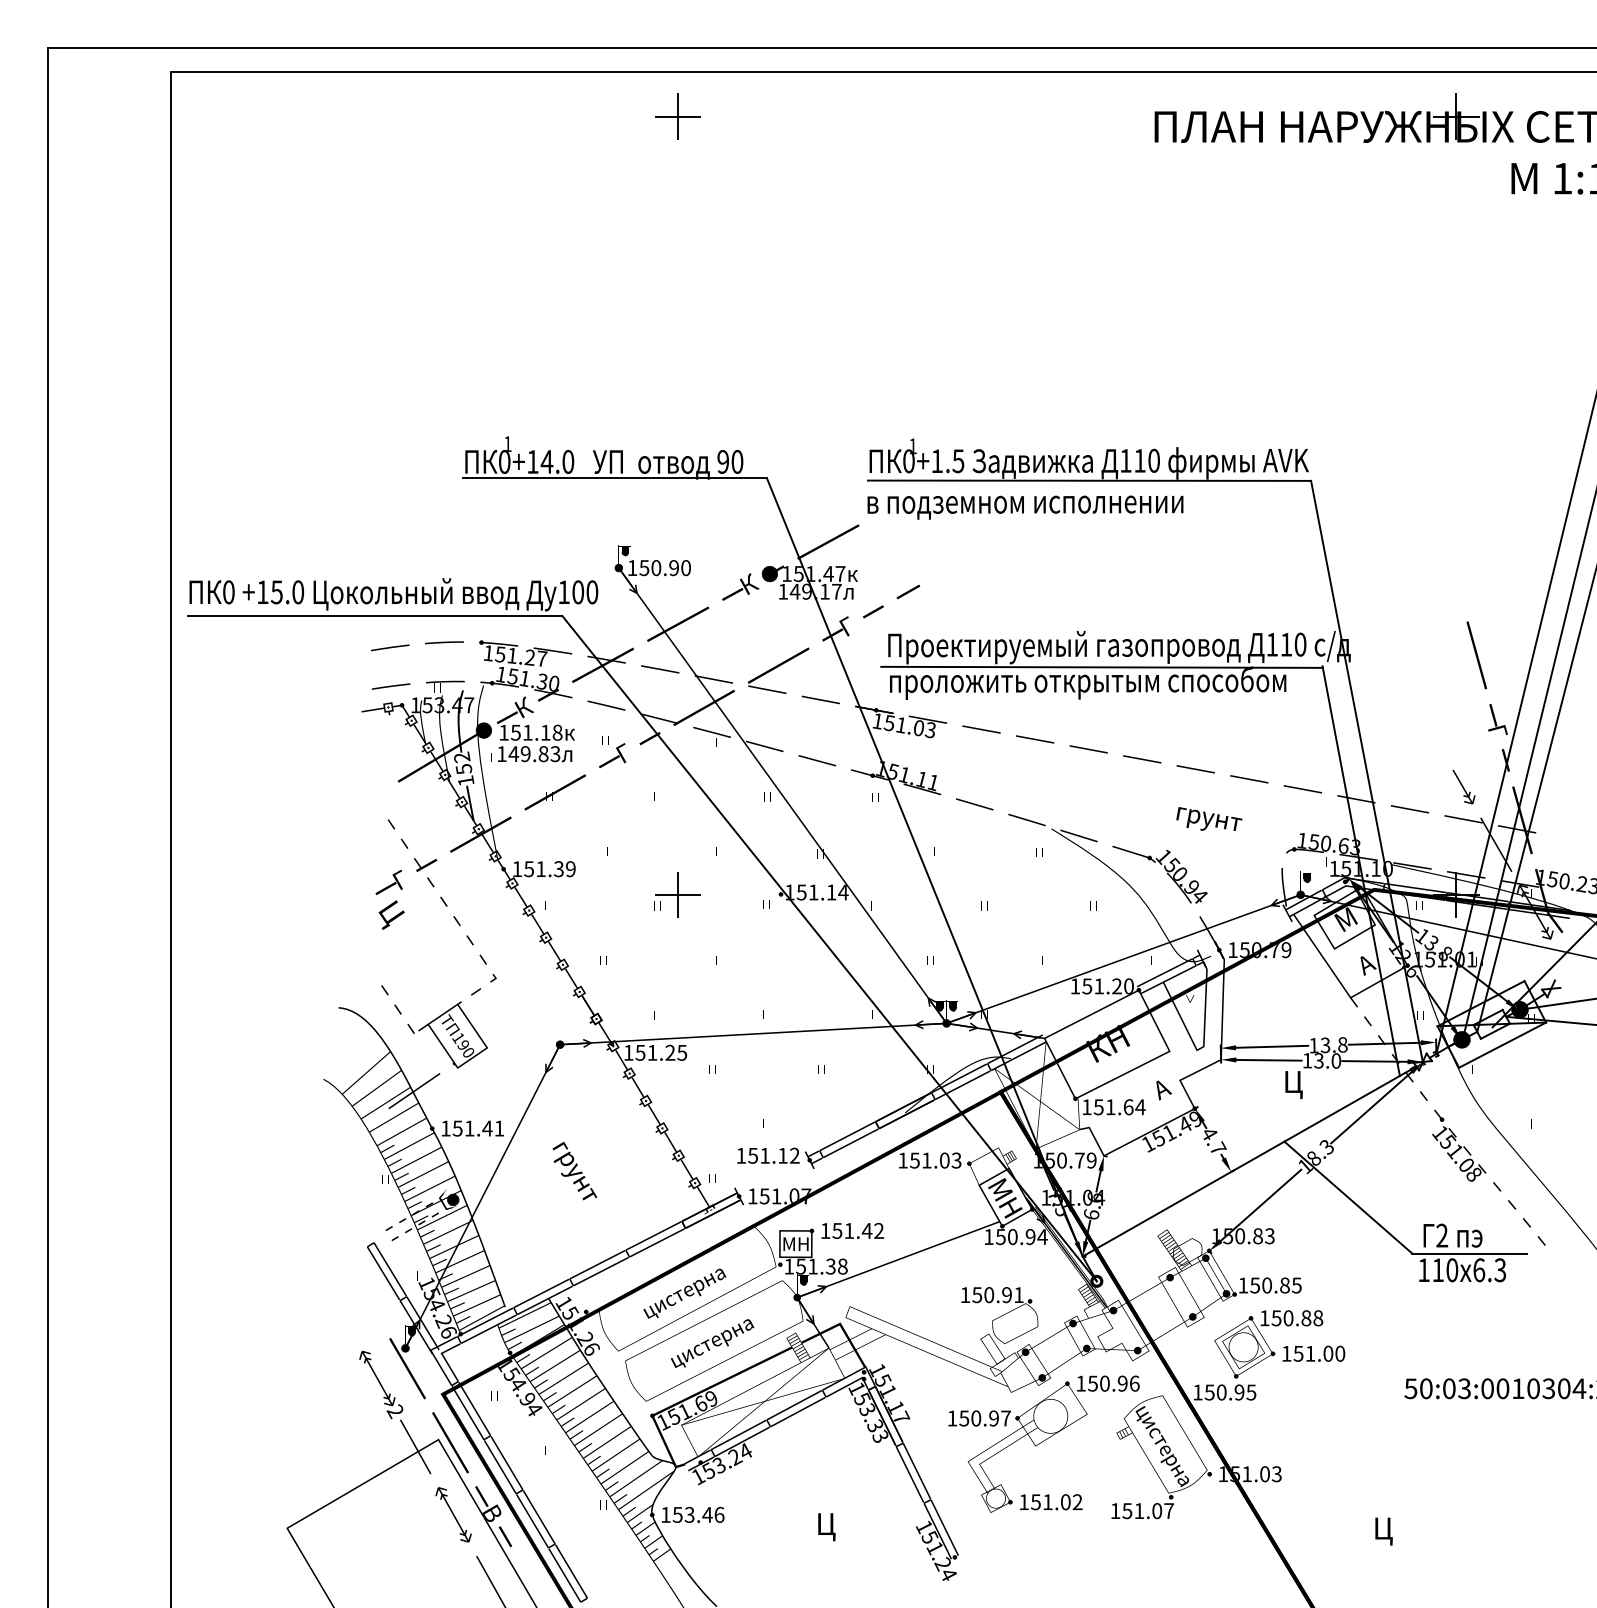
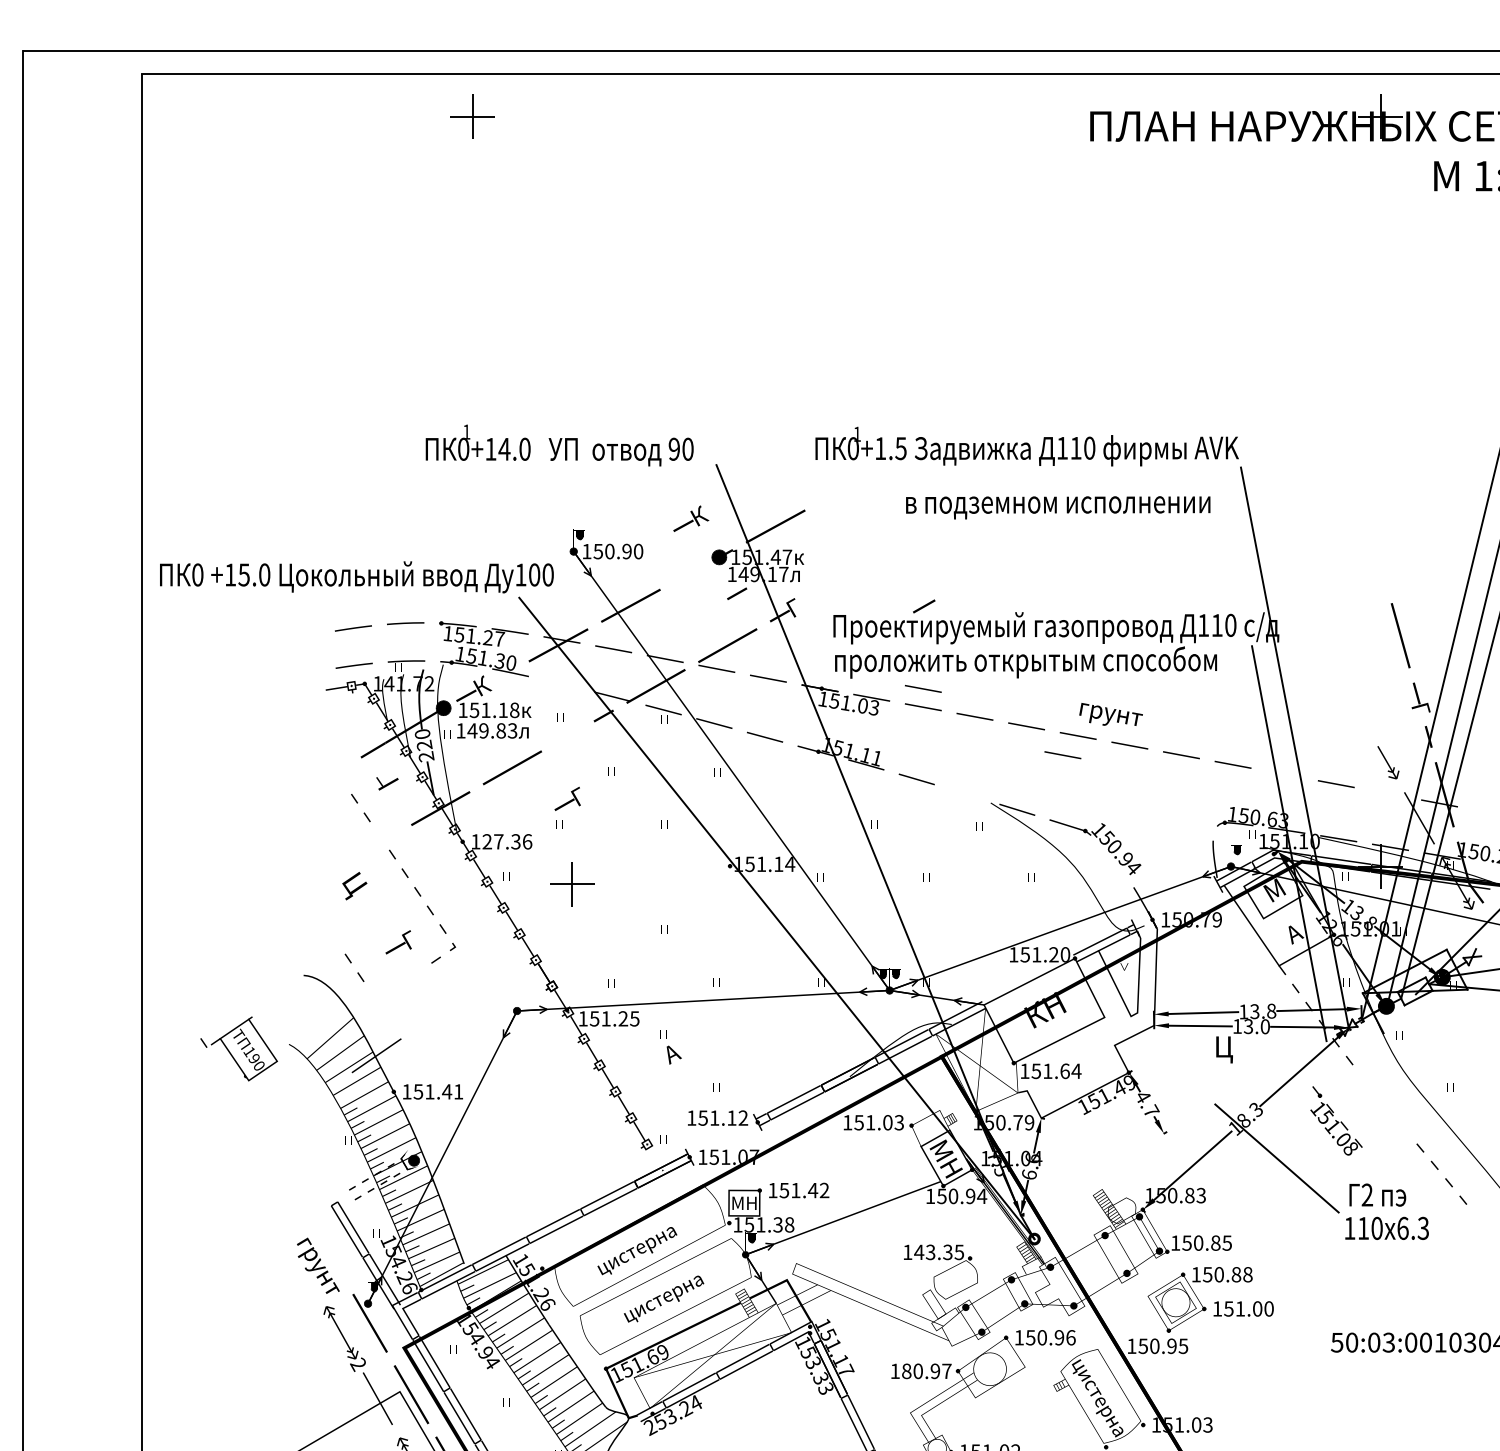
part: (677, 116) -> (472, 116), moved
line: (614, 478) -> (569, 465), removed
line: (1089, 480) -> (1027, 467), removed
text: (1025, 507) -> (1058, 507), moved
text: (740, 586) -> (690, 518), moved
line: (908, 591) -> (924, 605), moved
line: (873, 611) -> (737, 593), moved
line: (375, 616) -> (339, 598), removed
line: (1101, 666) -> (1038, 646), removed
fill: (548, 694) -> (505, 673), removed
text: (448, 705) -> (409, 684), 153.47 -> 141.72
fill: (606, 705) -> (561, 684), removed
line: (981, 710) -> (923, 688), added
text: (612, 755) -> (567, 798), moved
text: (464, 768) -> (424, 744), 152 -> 220
line: (1126, 779) -> (1063, 755), added
fill: (1356, 798) -> (1284, 773), removed
text: (1209, 818) -> (1111, 713), moved
fill: (1463, 818) -> (1387, 792), removed
fill: (1026, 819) -> (966, 793), removed
part: (425, 864) -> (387, 783), moved
text: (549, 869) -> (506, 842), 151.39 -> 127.36
text: (388, 881) -> (397, 941), moved
fill: (1179, 887) -> (1114, 859), removed
part: (677, 894) -> (571, 883), moved
text: (447, 1034) -> (238, 1048), moved
line: (1502, 1044) -> (1425, 1010), removed
text: (1164, 1090) -> (674, 1055), moved
text: (1459, 1145) -> (1336, 1120), moved
line: (1249, 1161) -> (1181, 1123), removed
text: (574, 1171) -> (317, 1266), moved
fill: (705, 1200) -> (657, 1161), removed
line: (1469, 1253) -> (1393, 1212), removed
text: (997, 1295) -> (938, 1252), 150.91 -> 143.35
text: (964, 1418) -> (906, 1371), 150.97 -> 180.97
text: (698, 1477) -> (650, 1428), 153.24 -> 253.24

